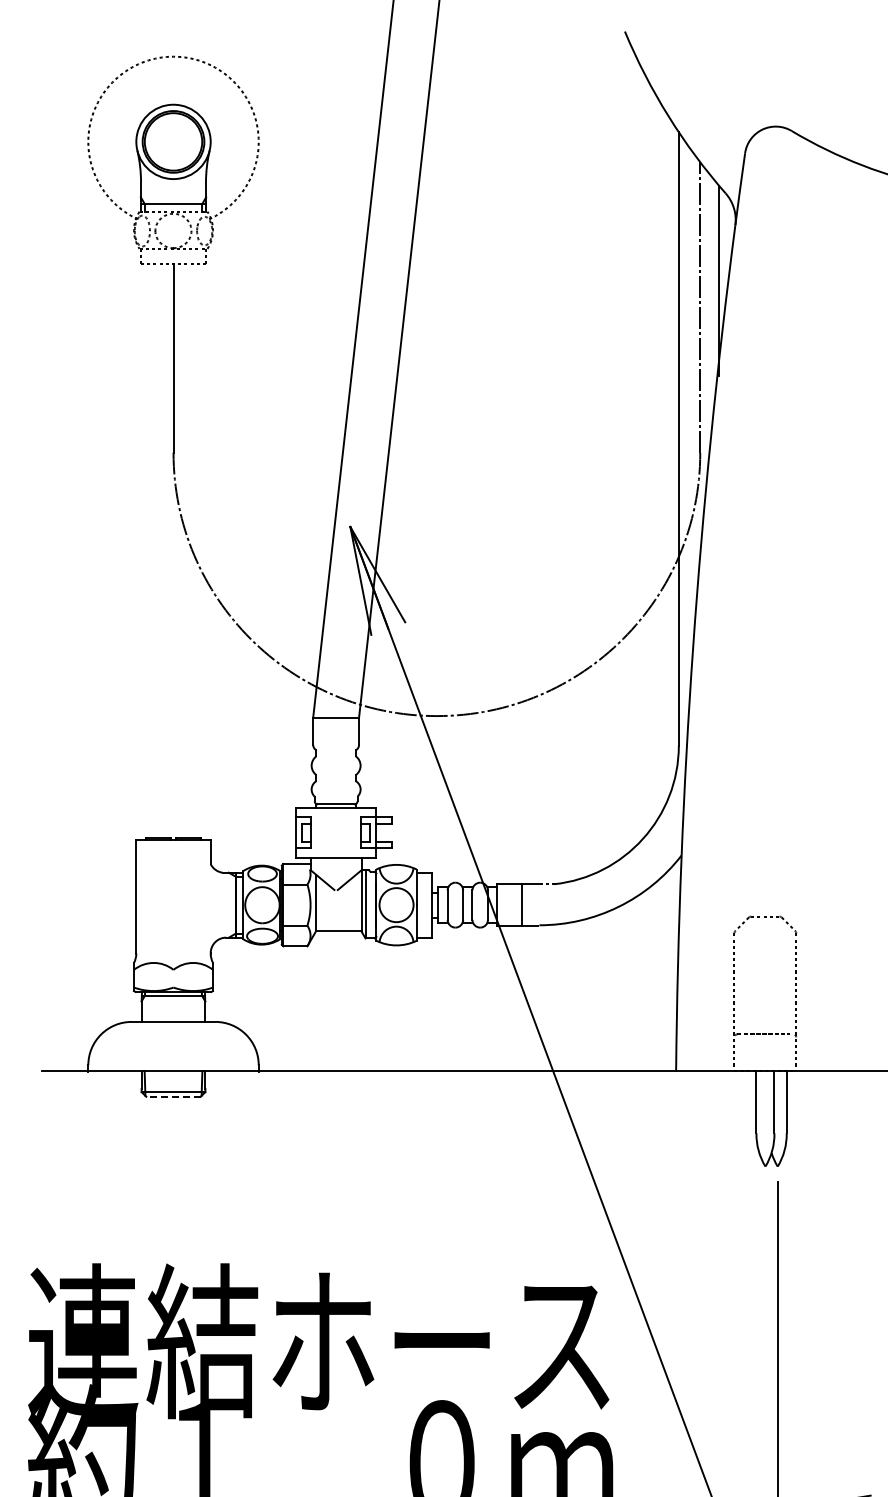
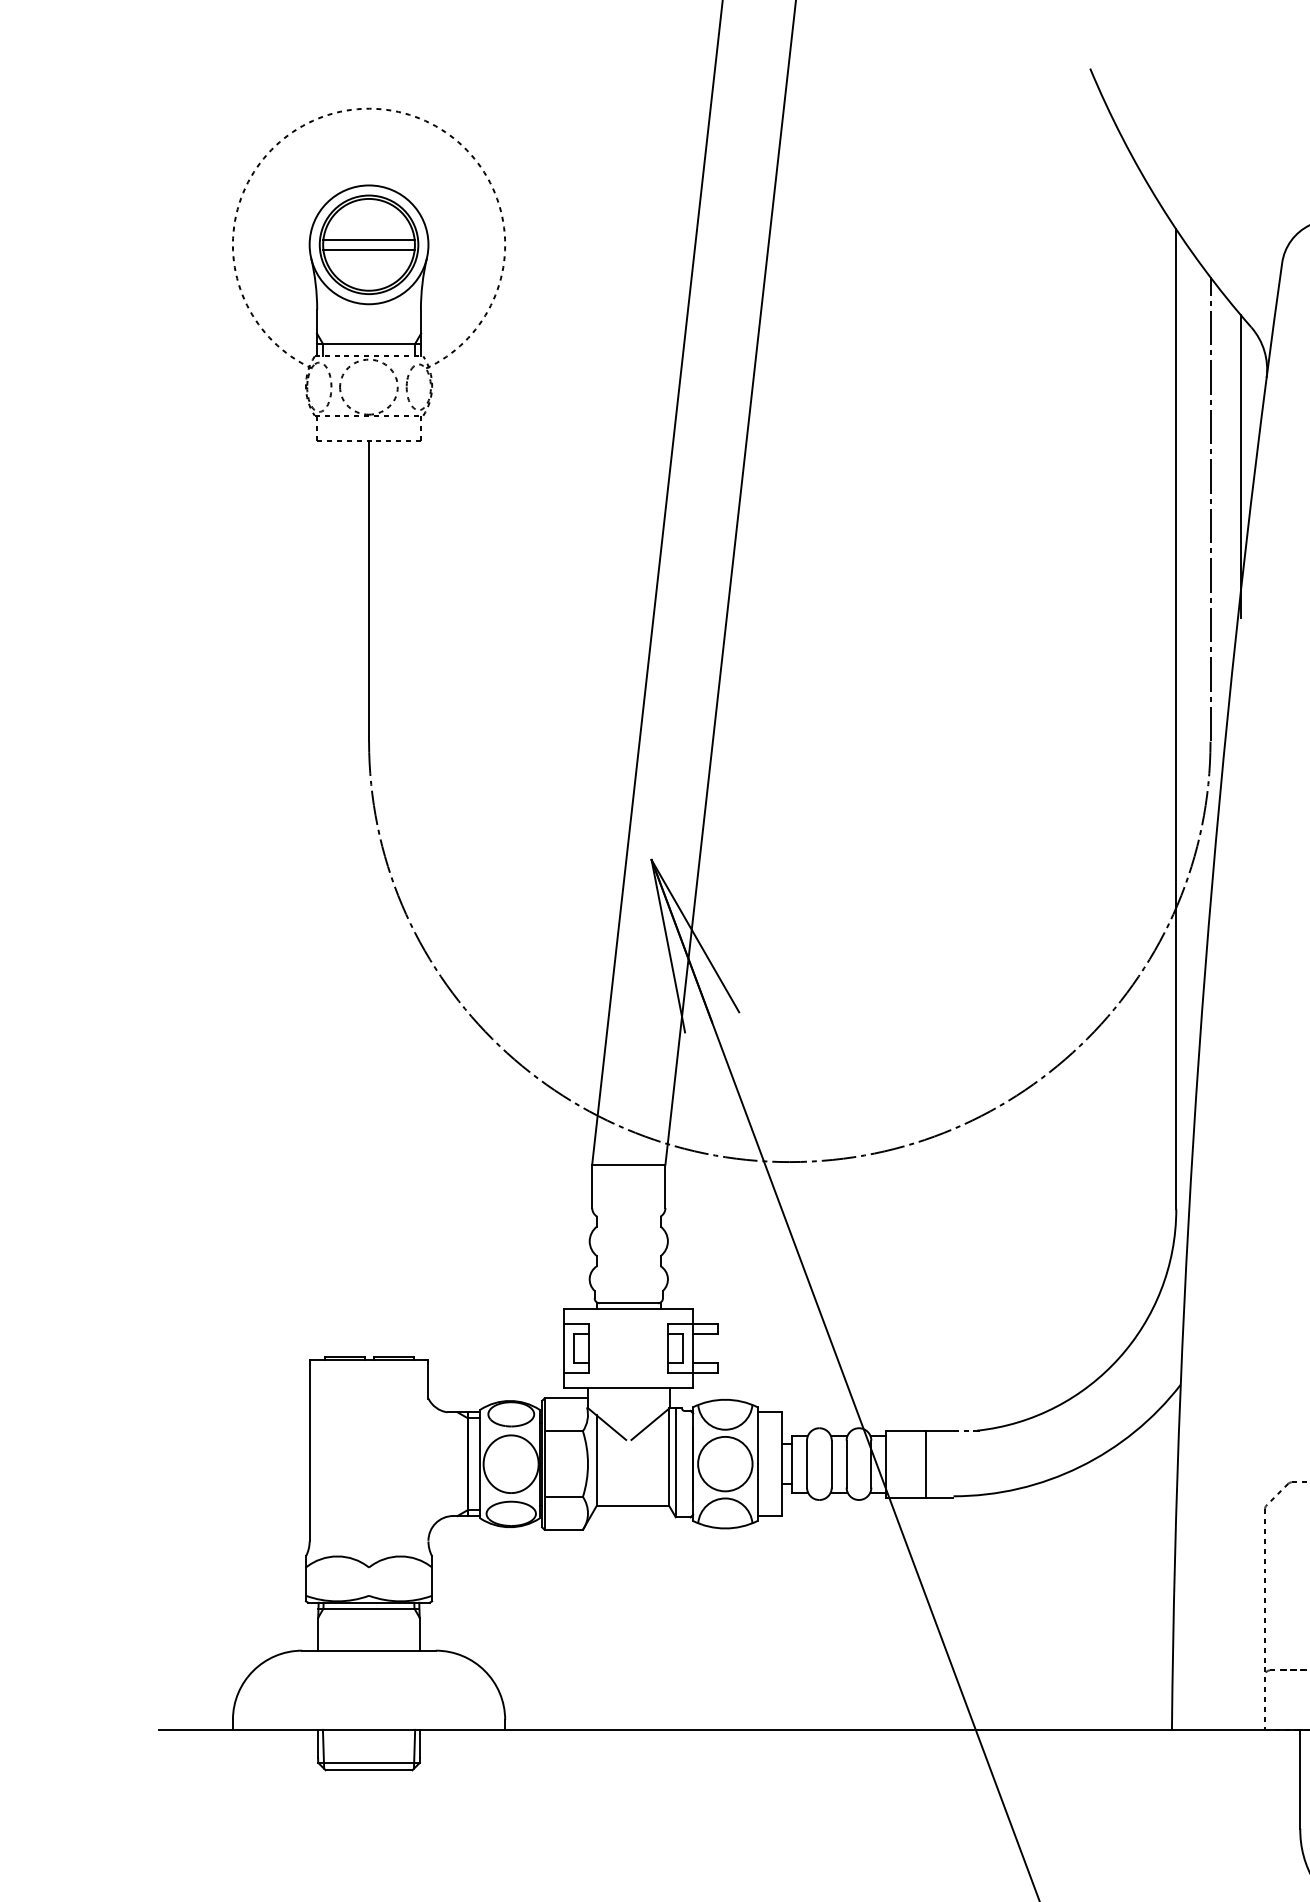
line: (173, 138) -> (369, 239), added
line: (173, 145) -> (369, 250), added
line: (173, 1096) -> (369, 1769), dashed -> solid

